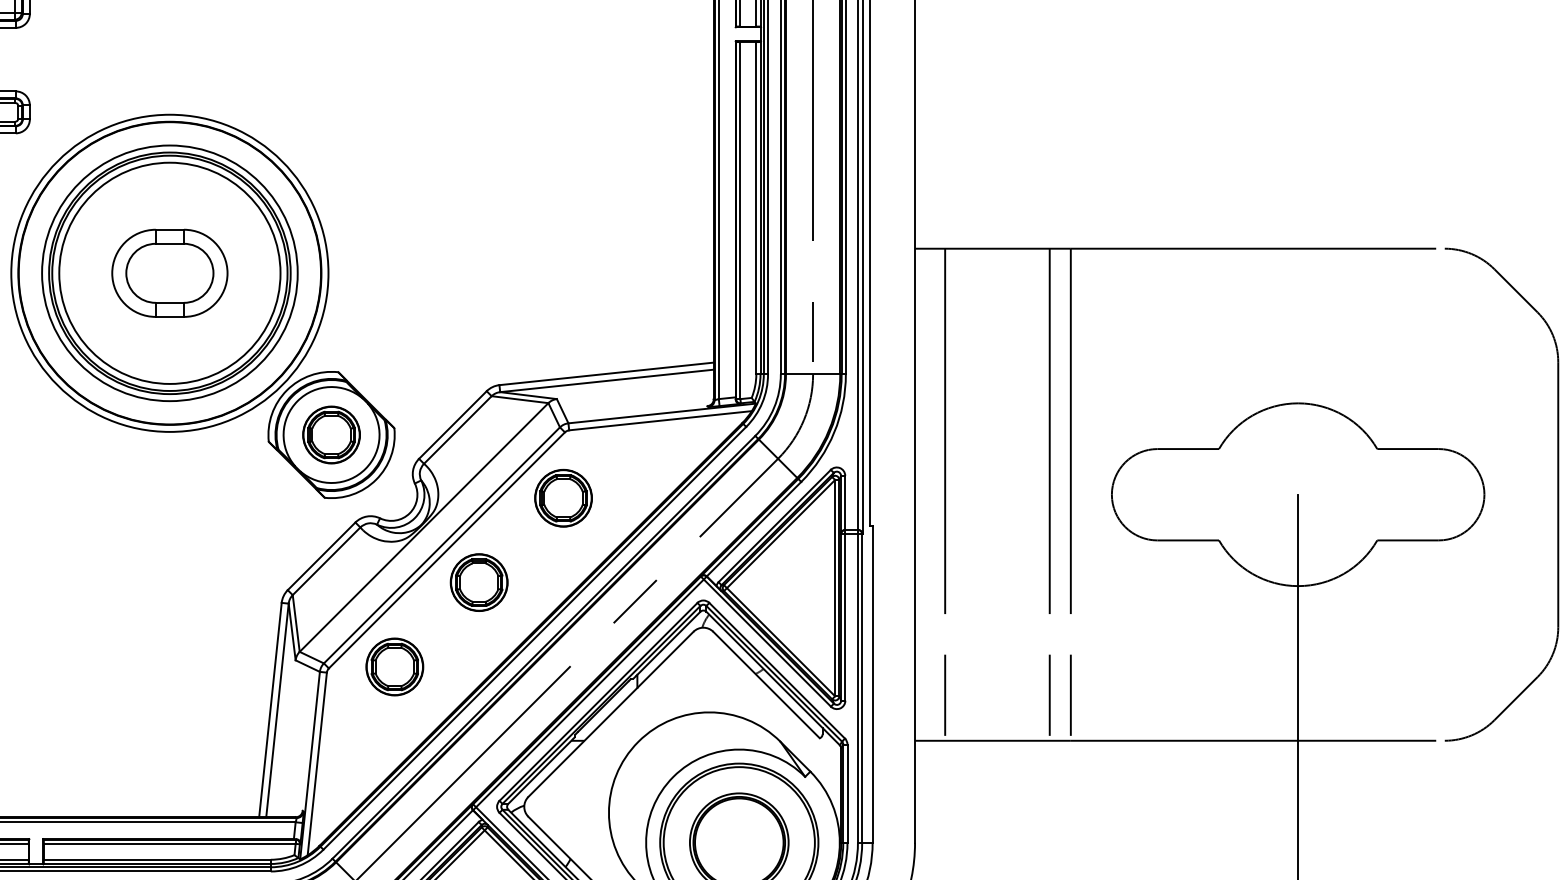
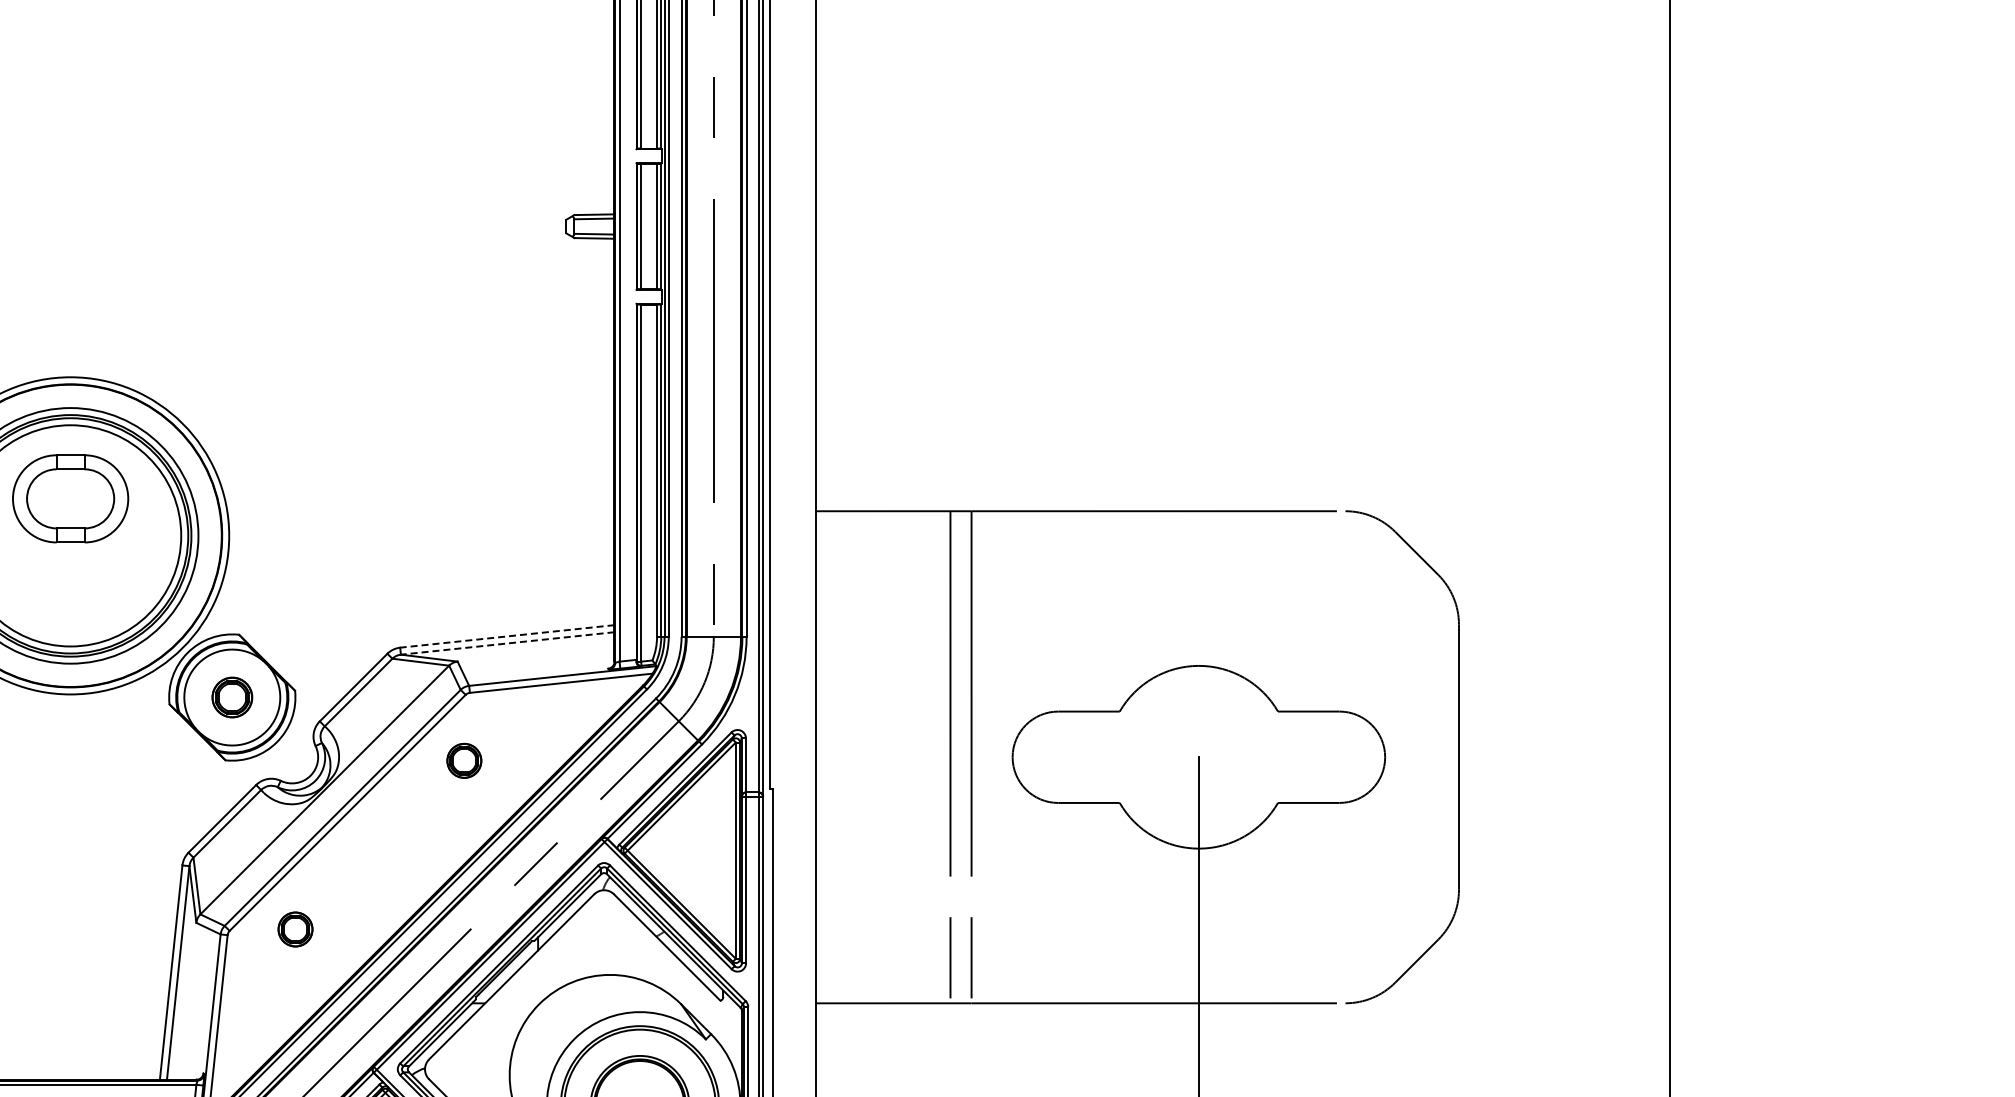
part: (169, 272) -> (70, 498), moved
line: (606, 373) -> (507, 636), solid -> dashed
line: (606, 380) -> (507, 643), solid -> dashed
part: (331, 434) -> (232, 697), size x0.7
line: (944, 494) -> (845, 757), removed
part: (563, 497) -> (464, 760), size x0.6
part: (478, 581) -> (379, 844), removed
part: (394, 666) -> (295, 929), size x0.6

